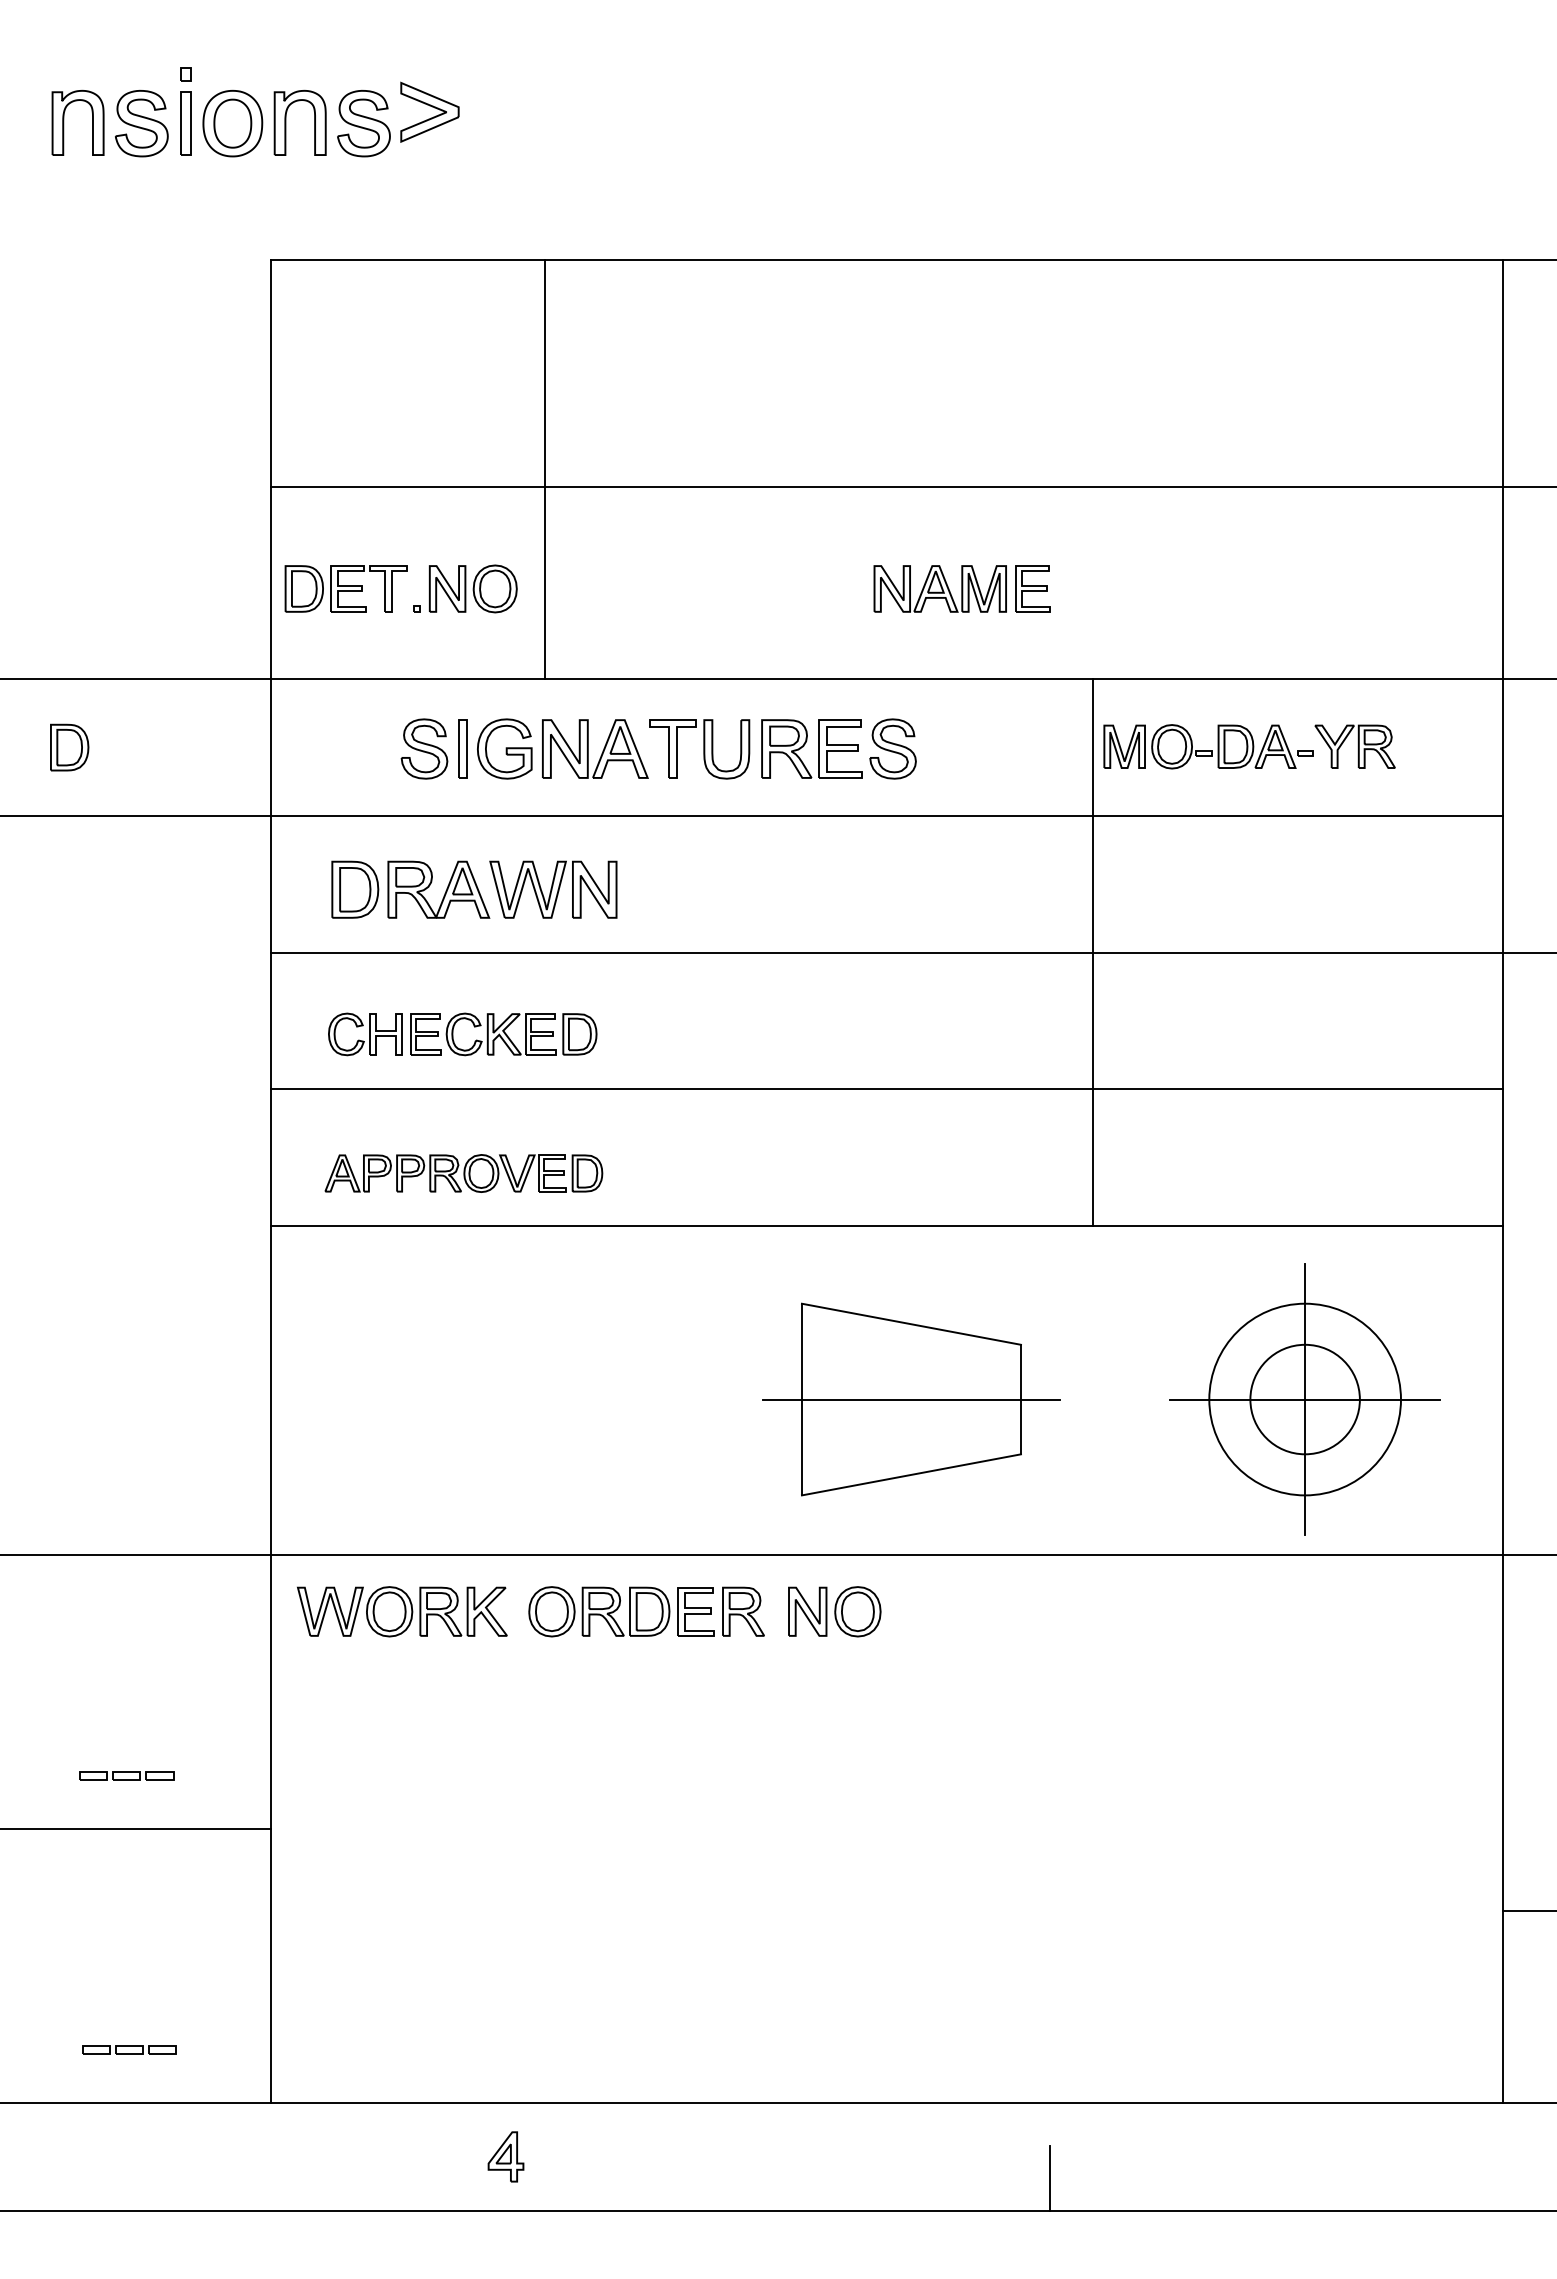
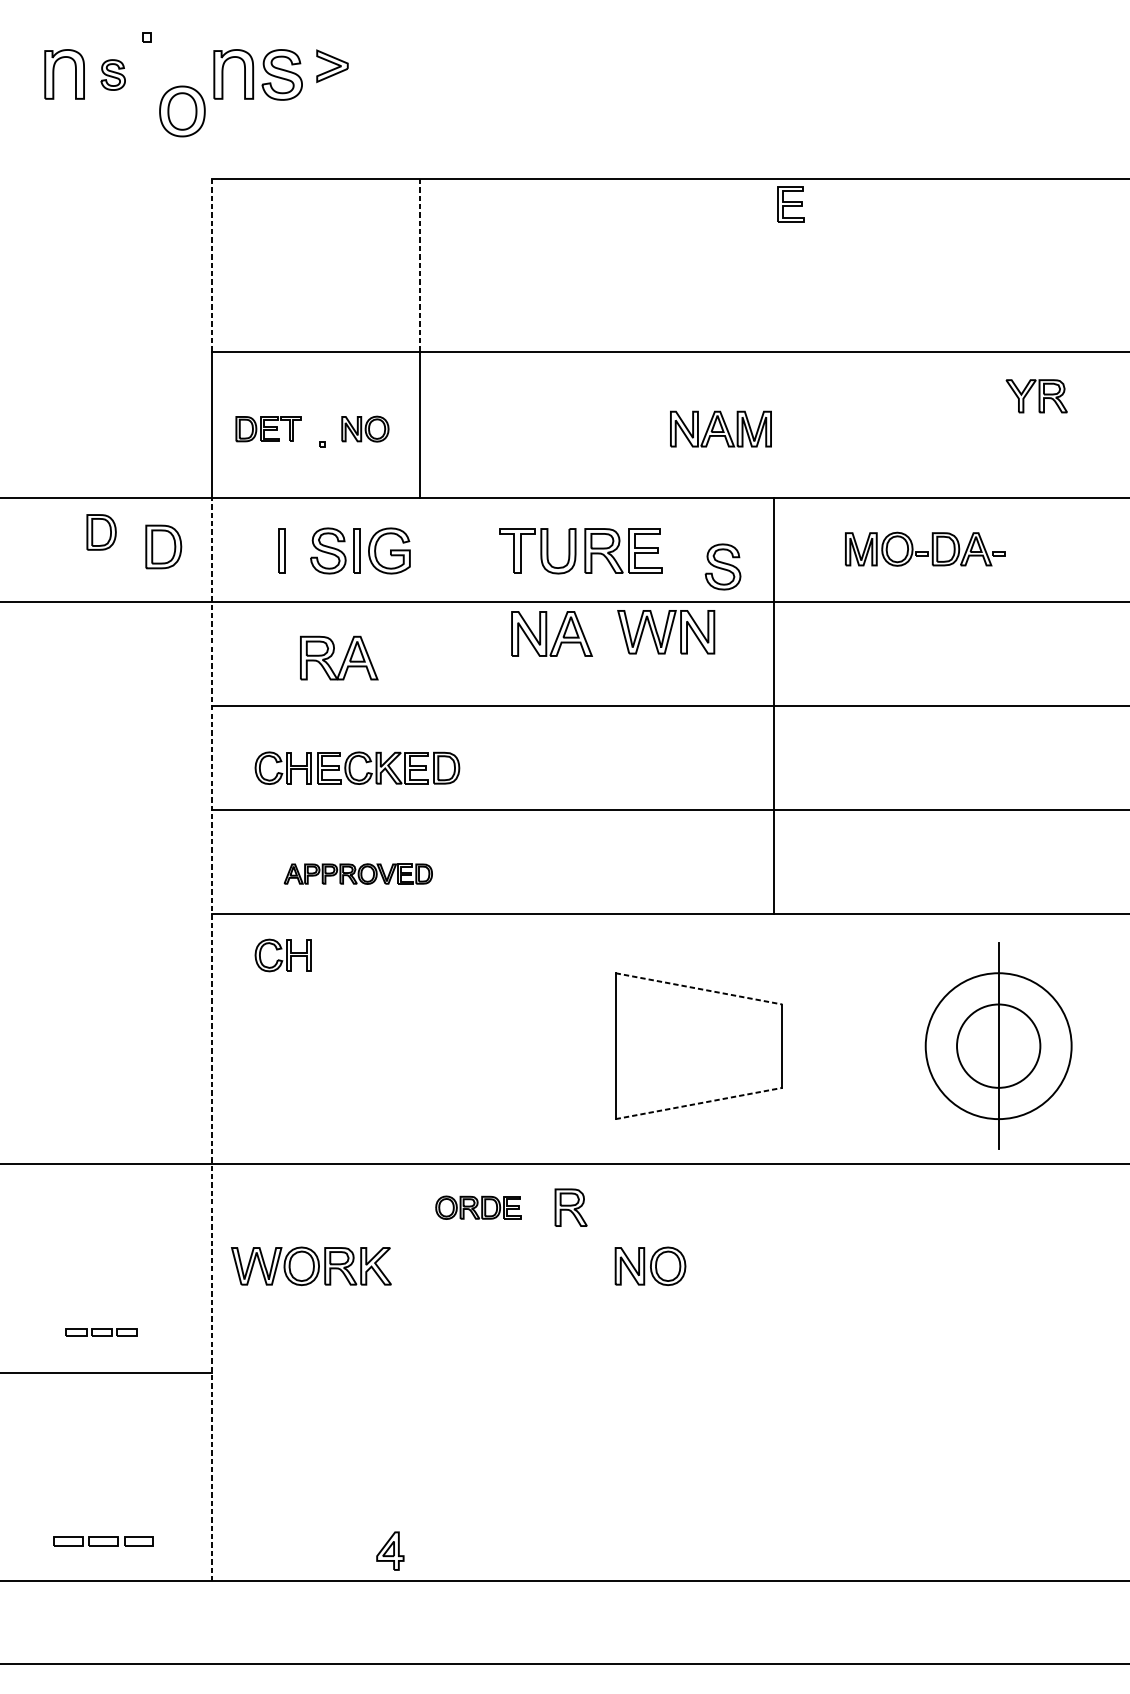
part: (429, 111) -> (332, 65), size x0.7
part: (141, 123) -> (112, 74), size x0.6
part: (185, 123) -> (146, 74), removed
part: (232, 123) -> (182, 111), moved
line: (271, 373) -> (211, 265), solid -> dashed
line: (545, 373) -> (420, 265), solid -> dashed
part: (345, 588) -> (268, 428), size x0.7
part: (472, 588) -> (364, 428), size x0.7
part: (1032, 588) -> (791, 204), moved
part: (1354, 746) -> (1036, 396), moved
part: (69, 747) -> (101, 532), moved
part: (363, 748) -> (281, 550), added
part: (588, 748) -> (546, 633), moved
part: (892, 748) -> (722, 566), moved
part: (355, 889) -> (163, 546), moved
part: (553, 889) -> (666, 632), moved
line: (1092, 952) -> (773, 705), moved
part: (463, 1173) -> (358, 874), size x0.7
part: (365, 1280) -> (283, 955), added
line: (911, 1324) -> (699, 989), solid -> dashed
line: (271, 1390) -> (211, 1039), solid -> dashed
line: (911, 1399) -> (699, 1046), removed
line: (1304, 1399) -> (998, 1046), removed
line: (911, 1474) -> (699, 1103), solid -> dashed
part: (402, 1611) -> (311, 1266), moved
part: (621, 1611) -> (478, 1207), size x0.6
part: (834, 1611) -> (650, 1266), moved
part: (129, 2049) -> (103, 1540), size x1.4
part: (505, 2156) -> (389, 1550), moved
line: (1049, 2177) -> (804, 1638), removed

